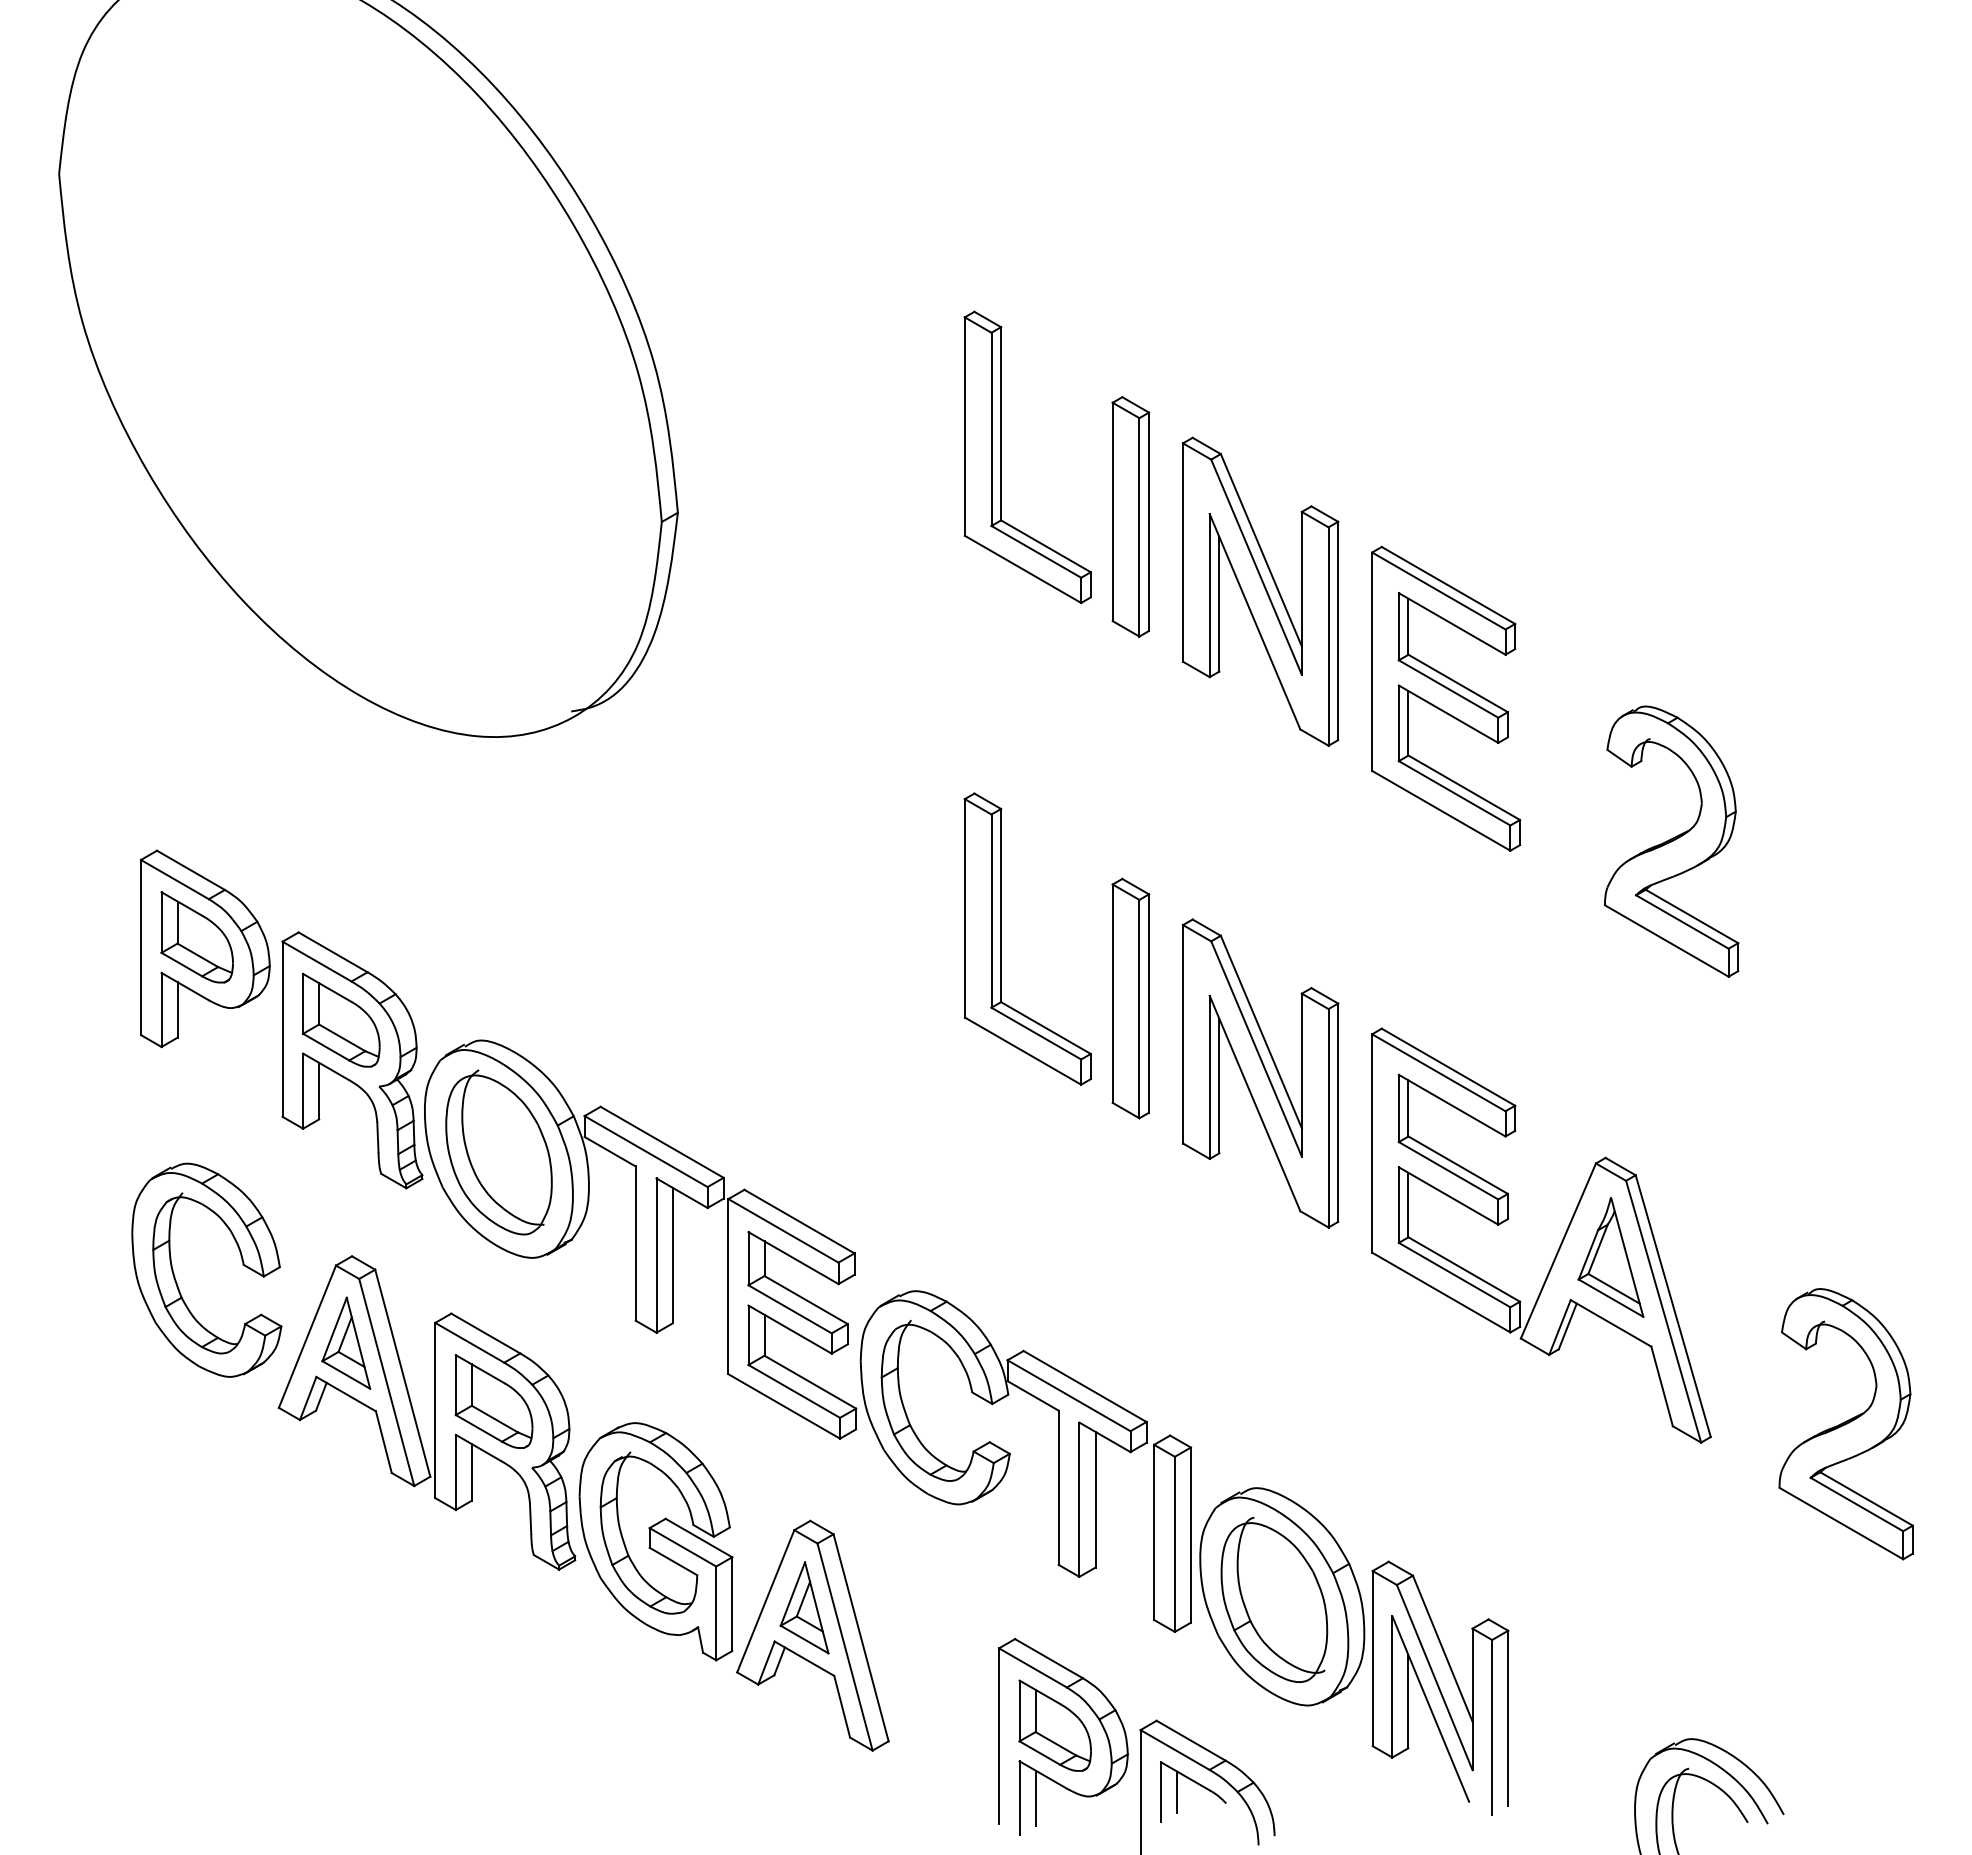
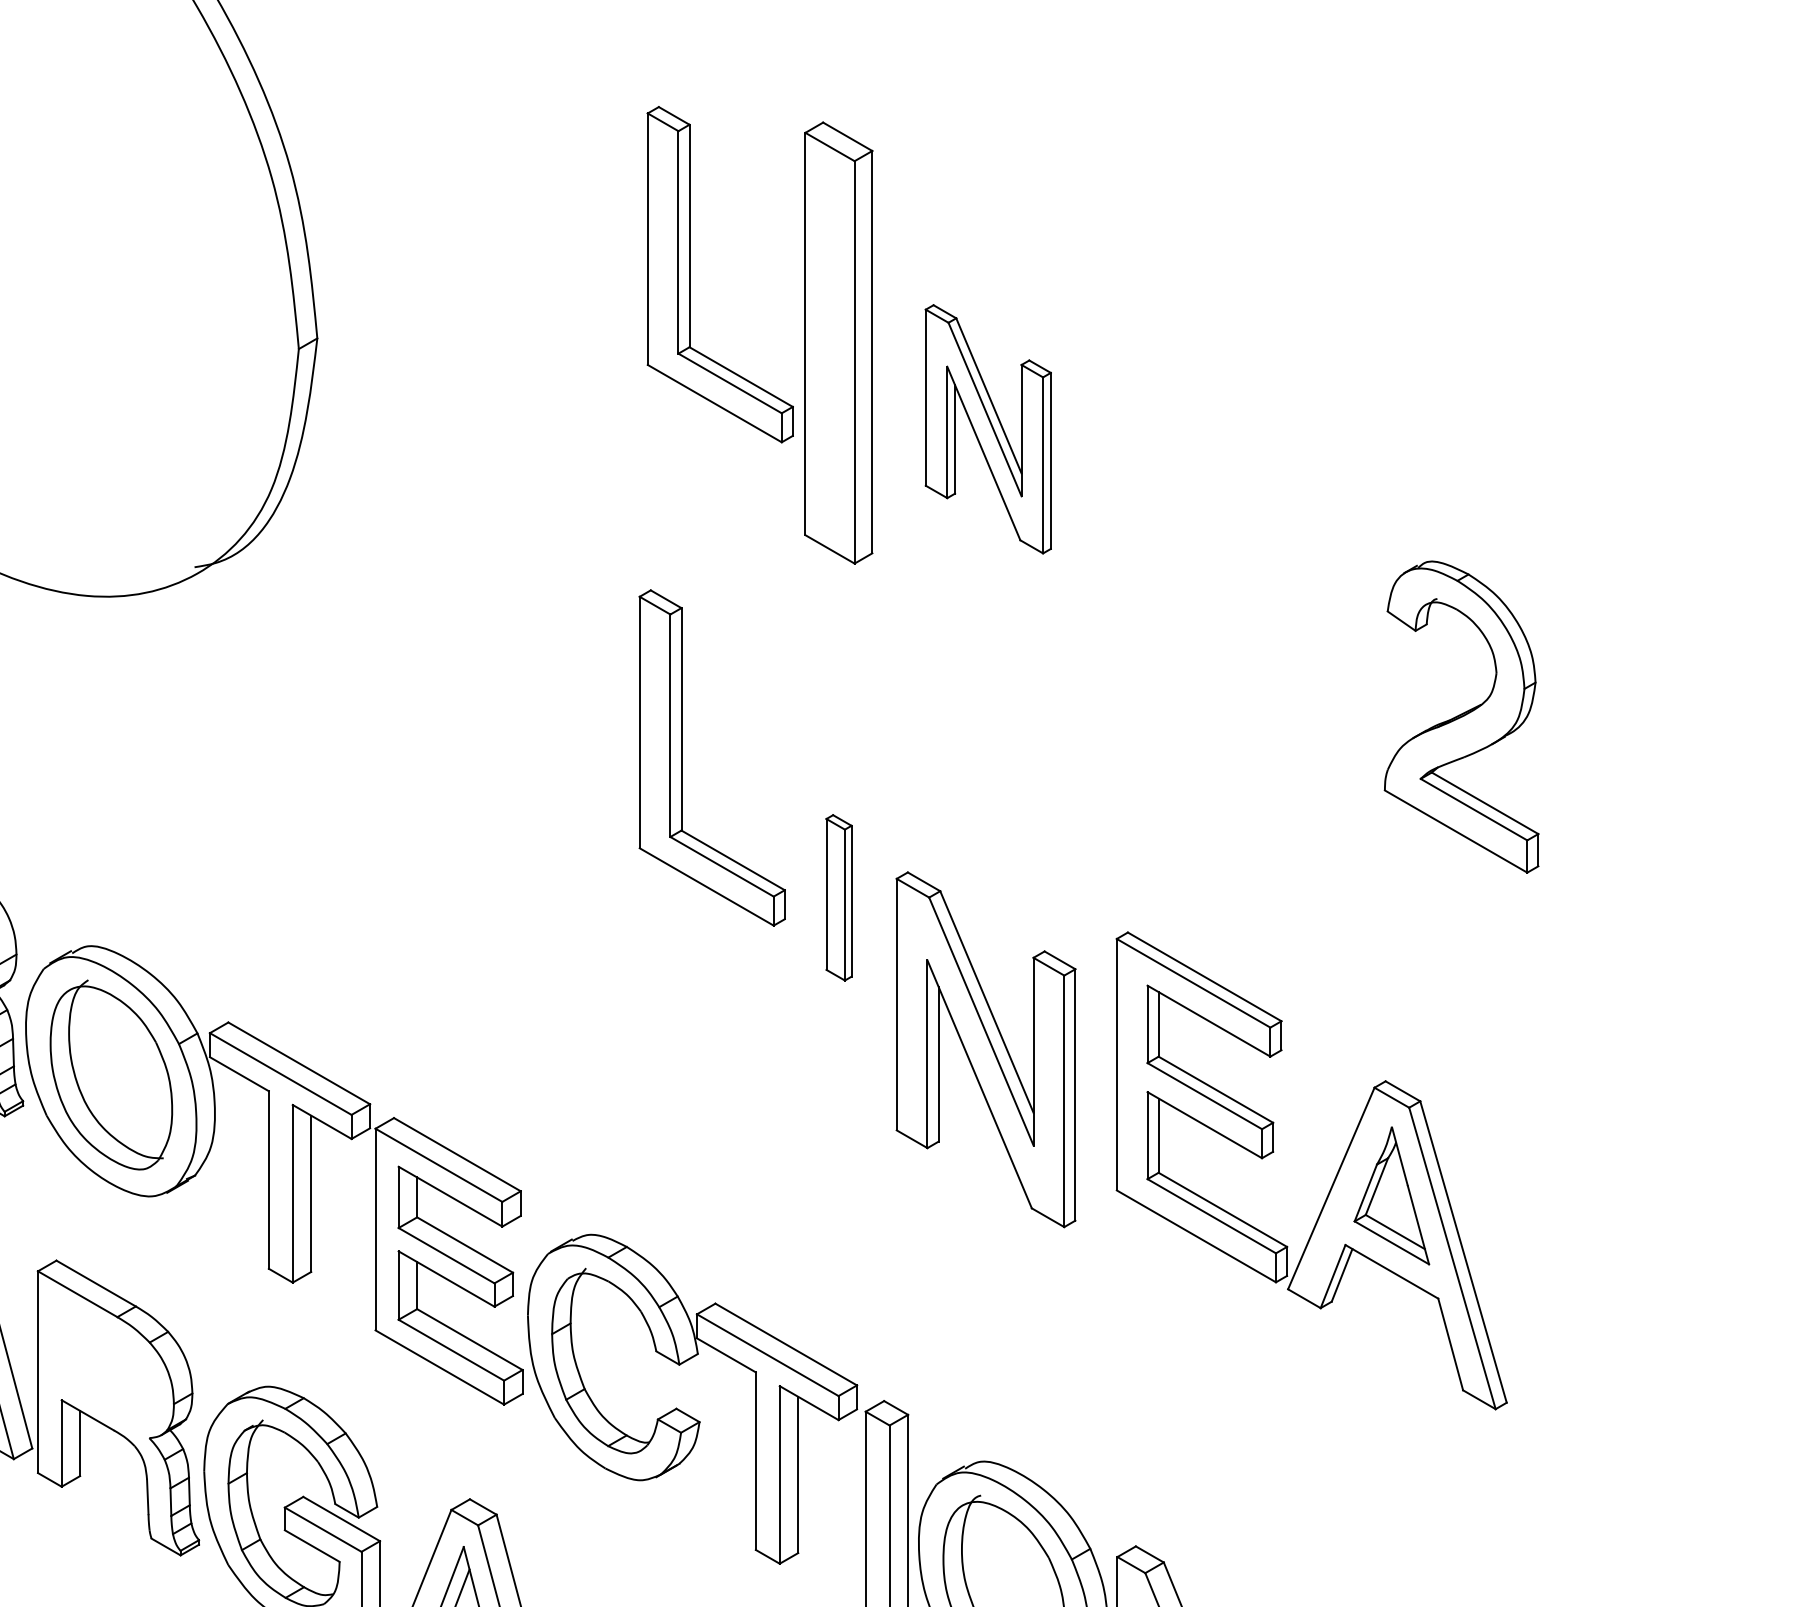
part: (1130, 516) -> (838, 342), size x1.6
part: (1260, 591) -> (988, 429), size x0.7
part: (1446, 698) -> (1202, 552), removed
part: (1001, 938) -> (681, 757), moved
part: (1130, 998) -> (838, 897), size x0.6
part: (1260, 1073) -> (985, 1049), moved
part: (493, 1401) -> (105, 1361), removed
part: (1845, 1424) -> (1661, 1388), removed

